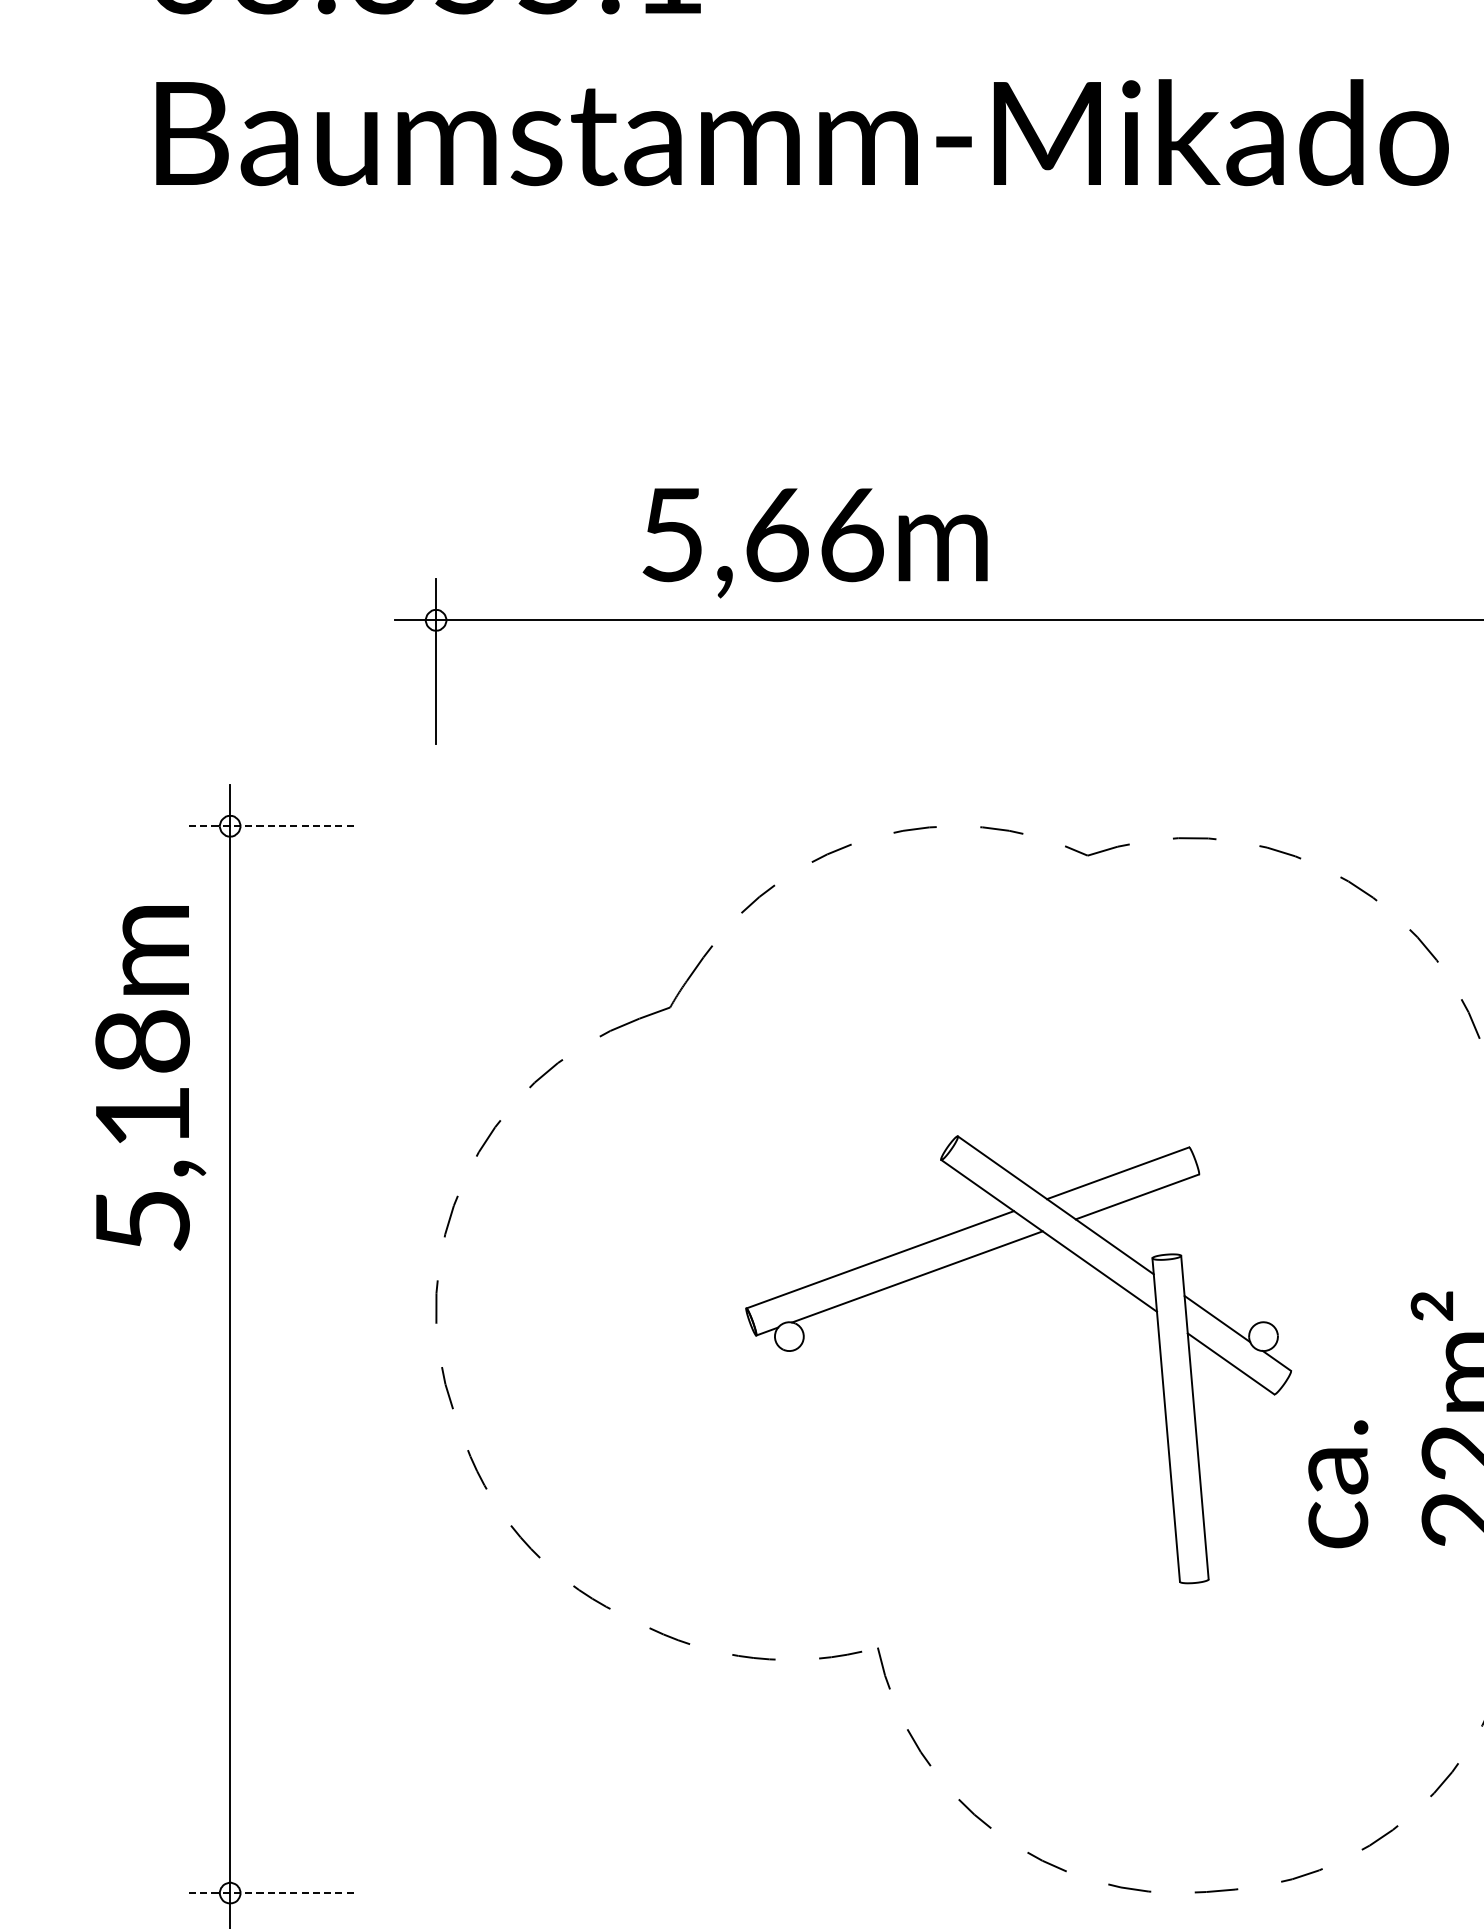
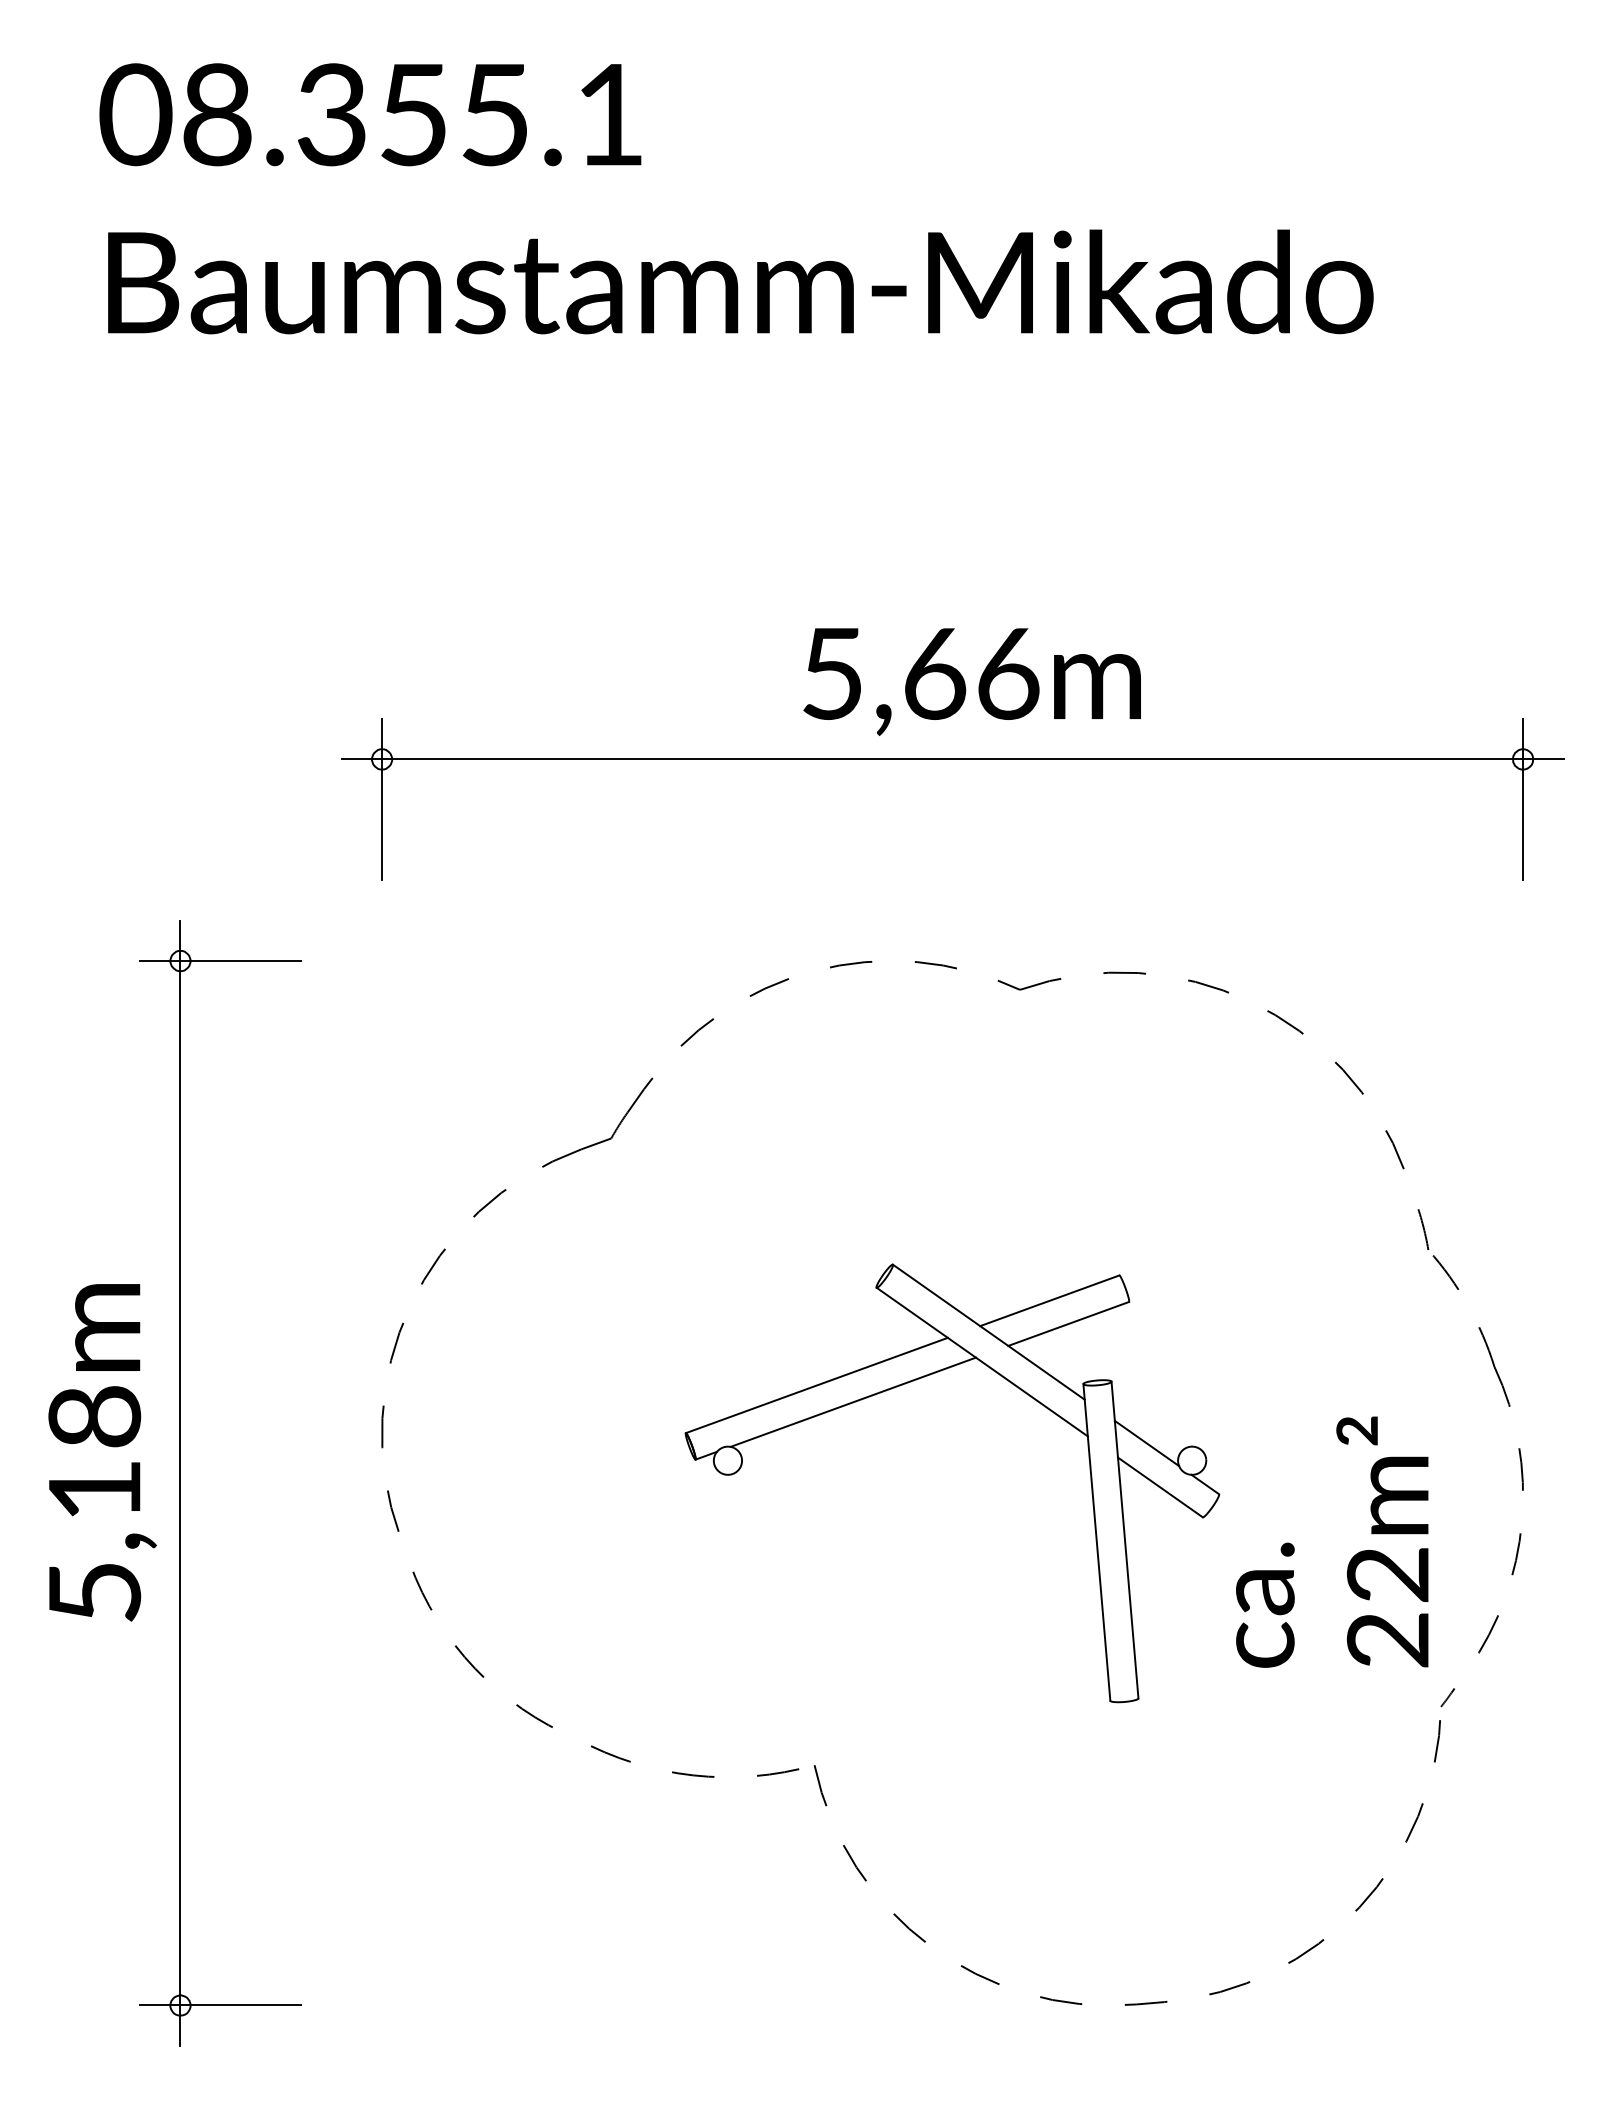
text: (814, 542) -> (971, 681), moved
line: (271, 826) -> (220, 961), dashed -> solid
text: (150, 1077) -> (102, 1452), moved
line: (271, 1893) -> (220, 2005), dashed -> solid

